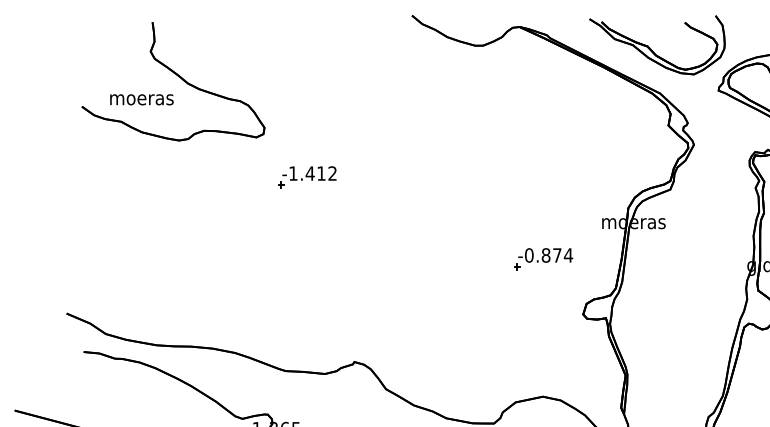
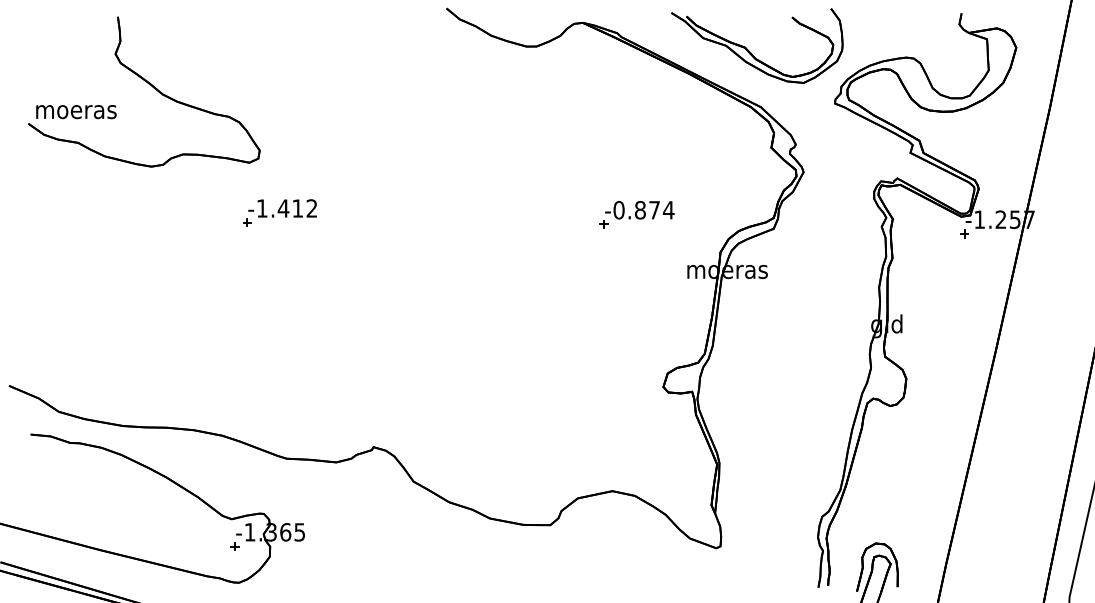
text: (141, 100) -> (76, 112), moved
part: (306, 176) -> (279, 212), moved
part: (543, 258) -> (636, 214), moved

